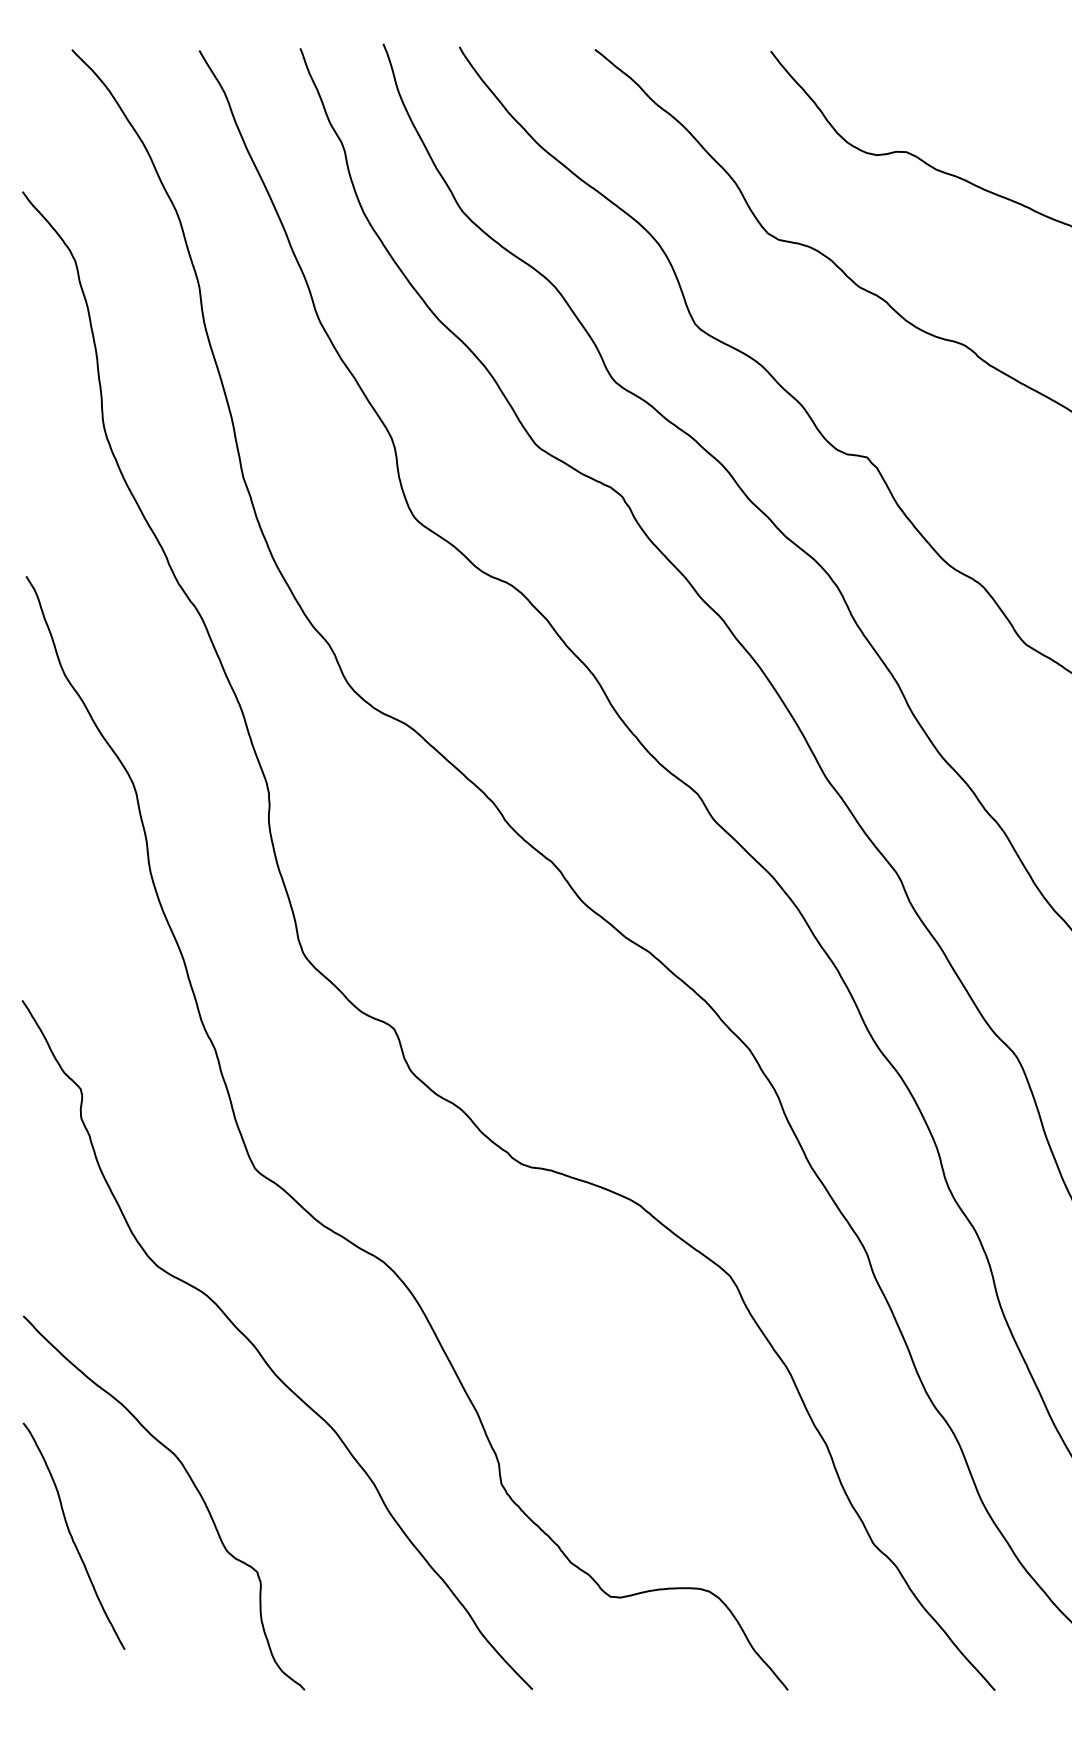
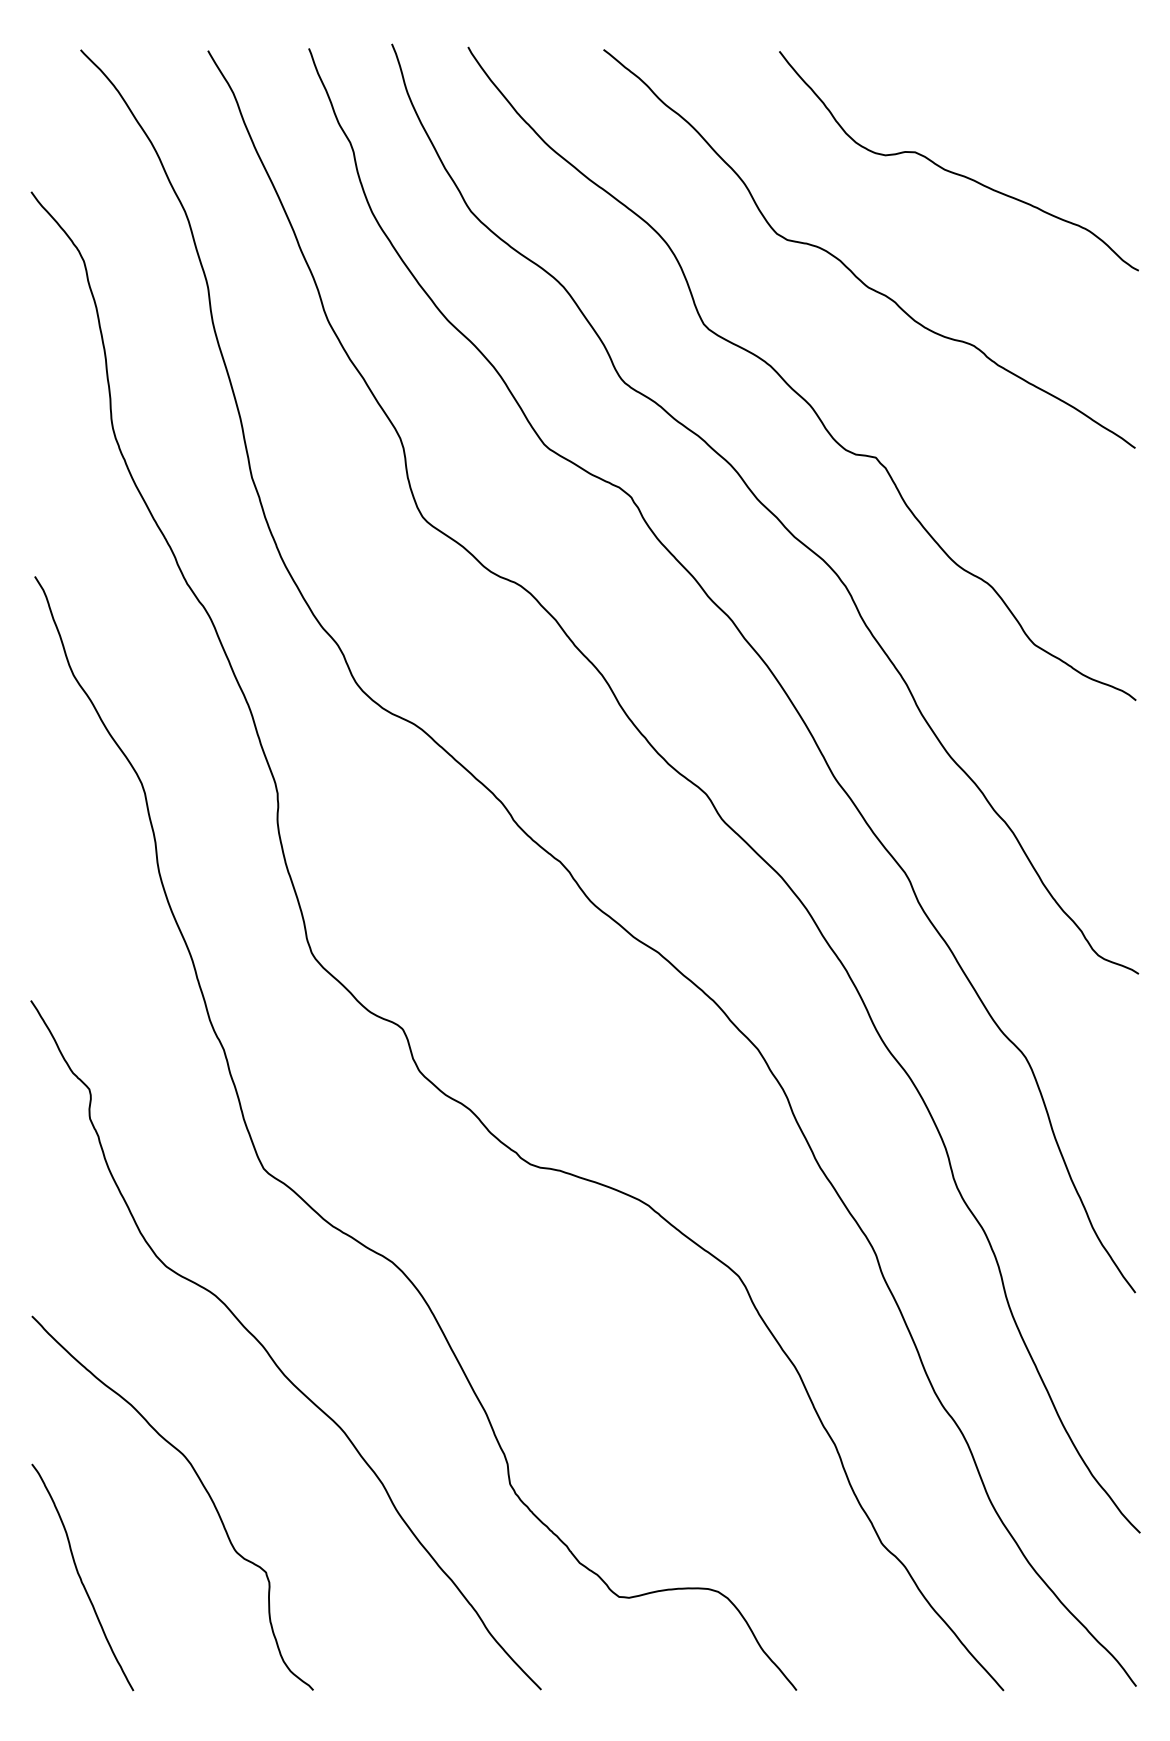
curve: (72, 1536) -> (81, 1577), moved

